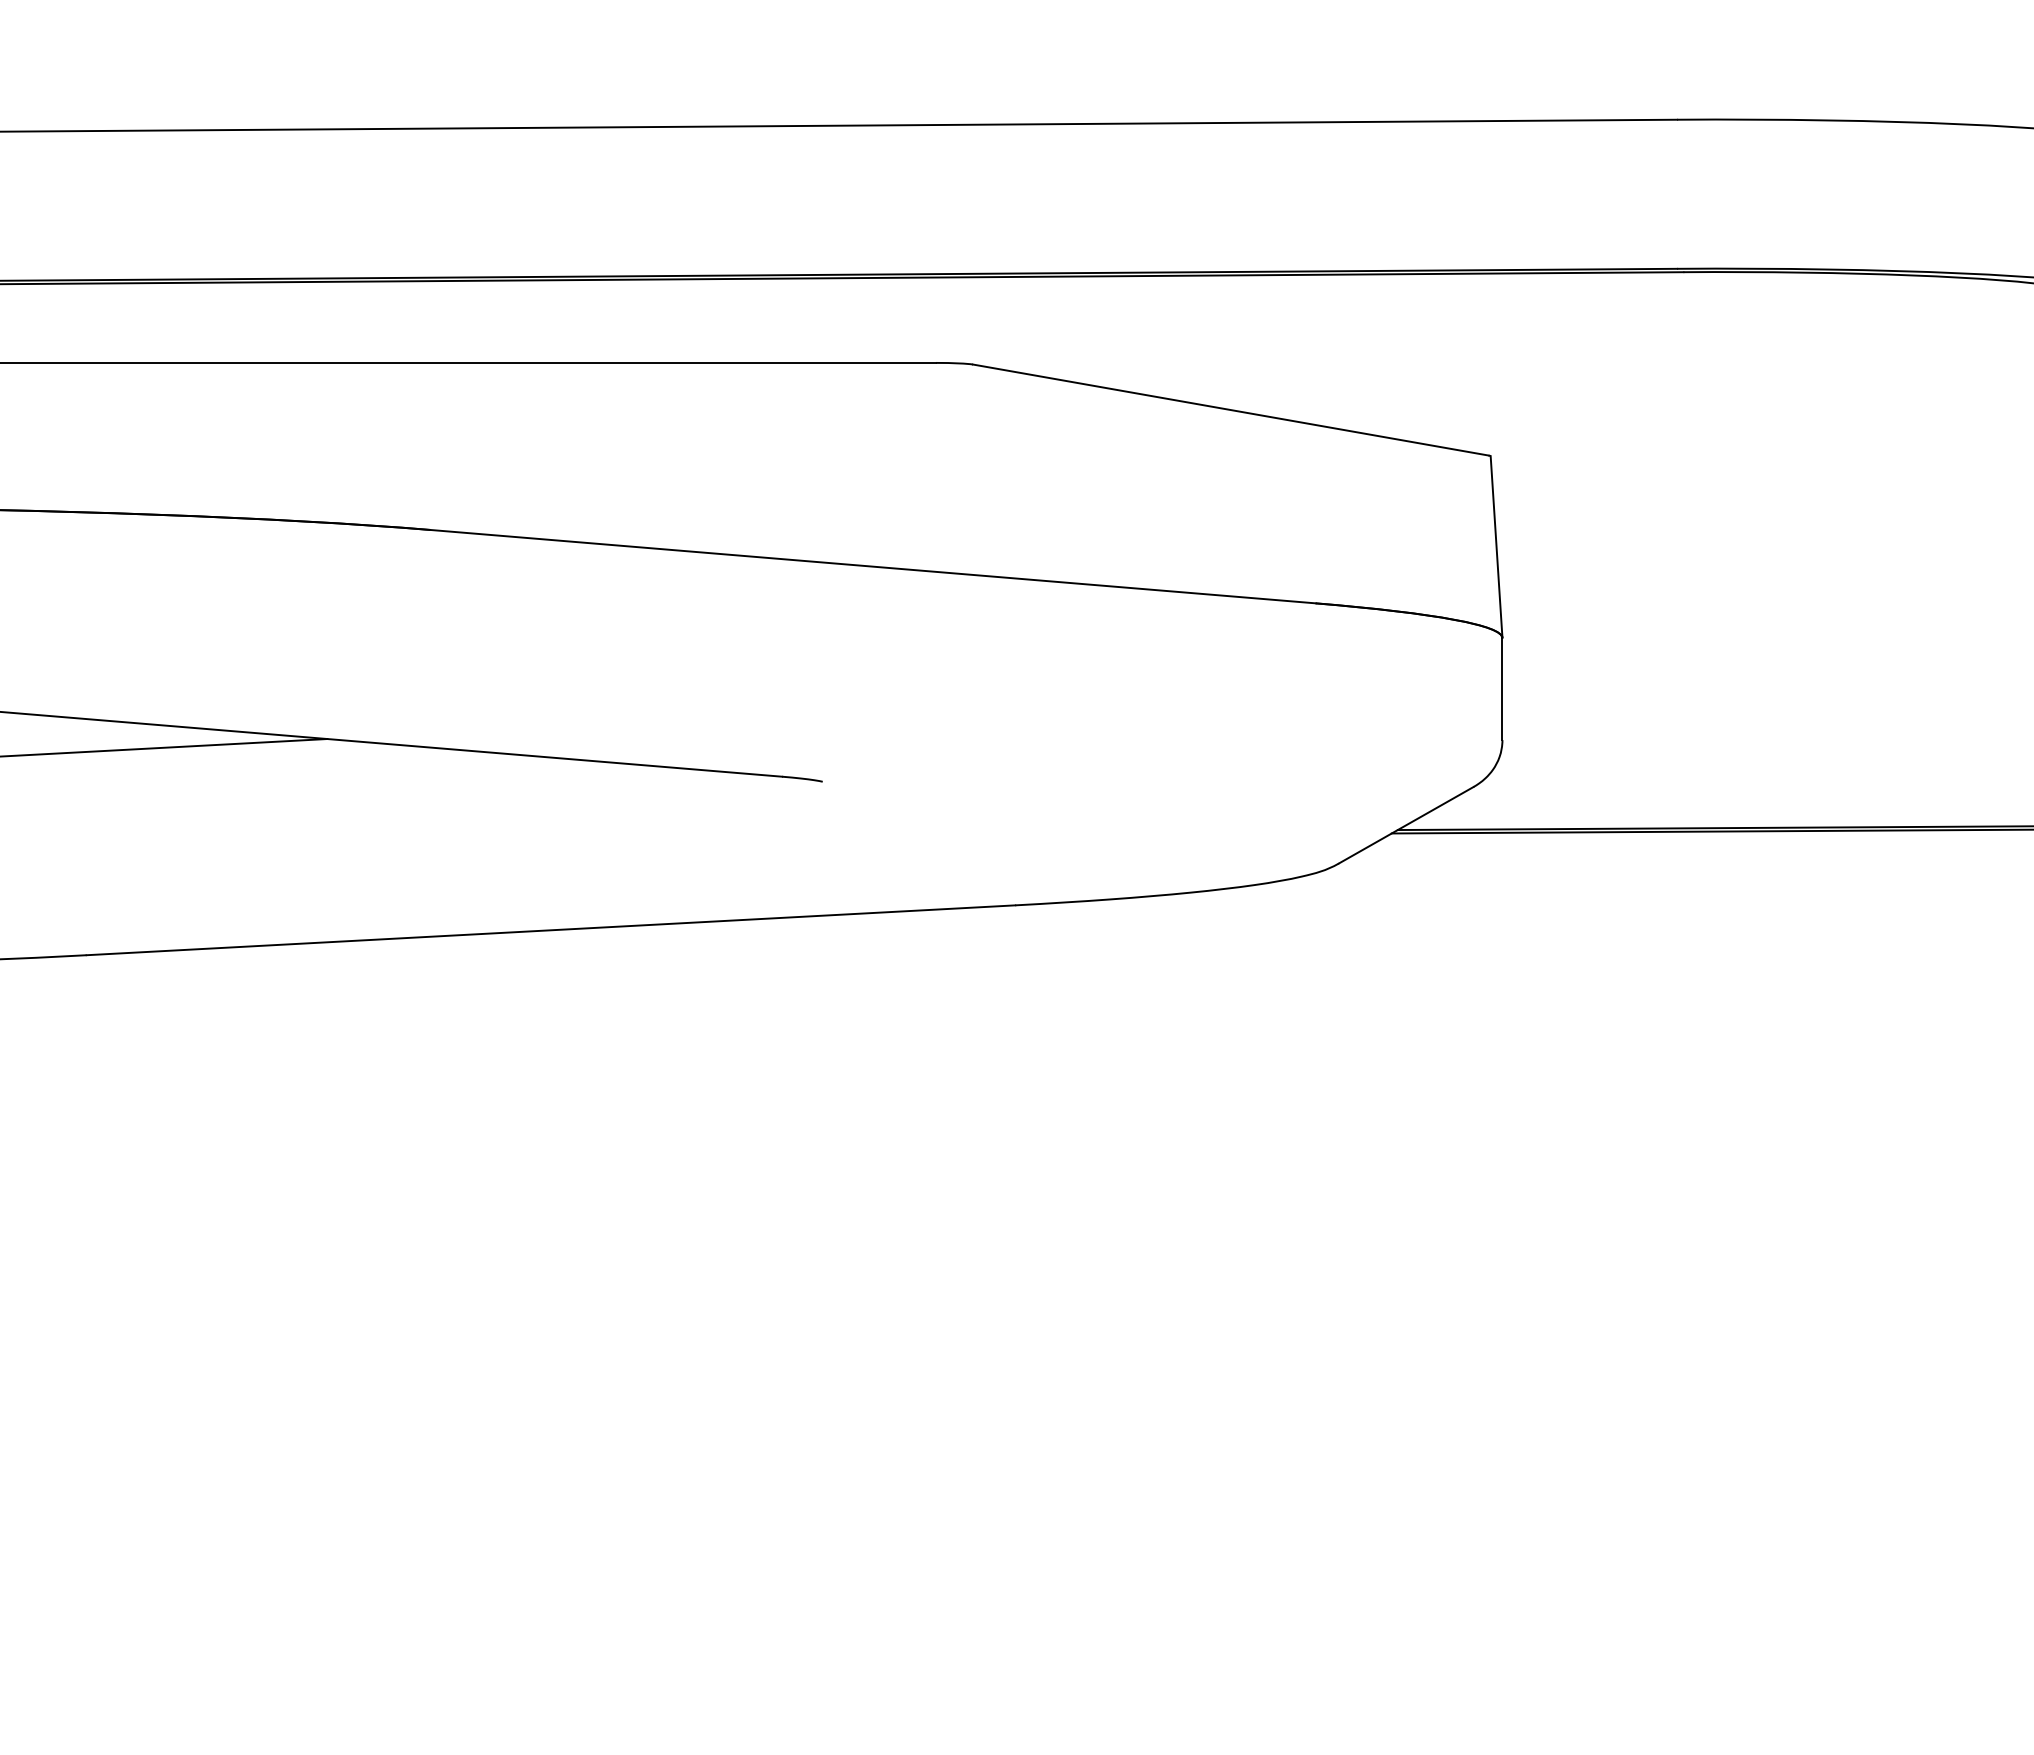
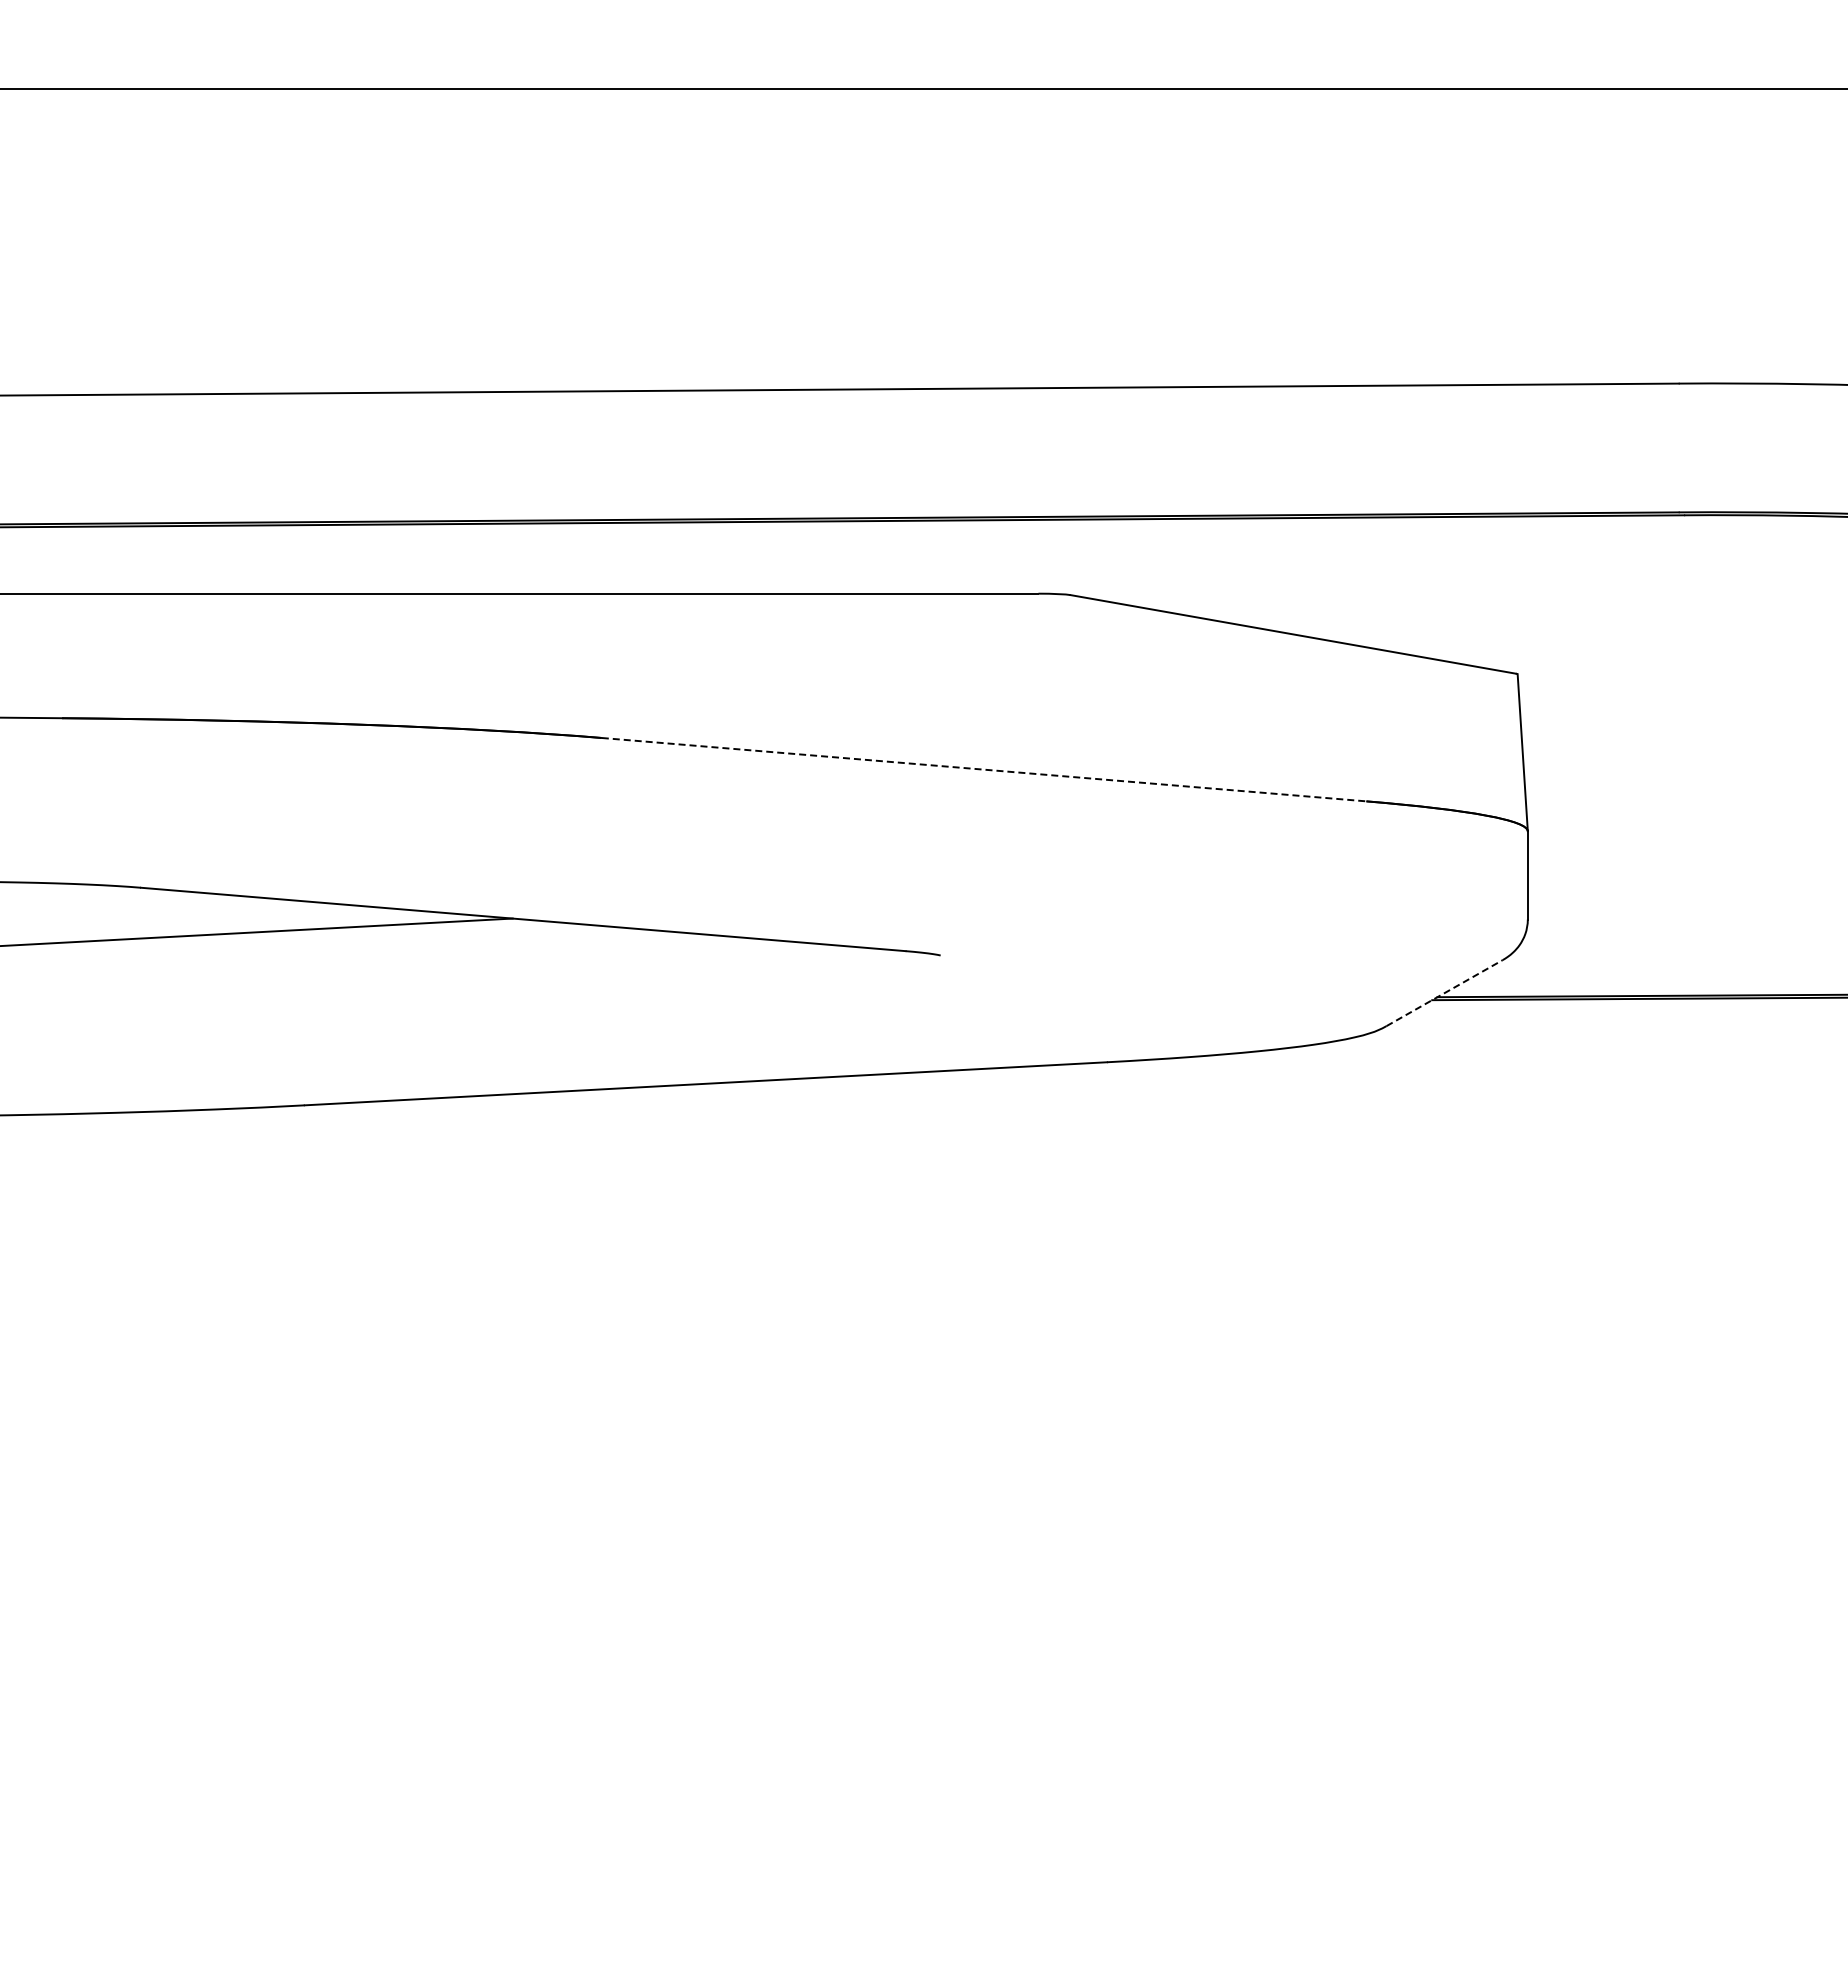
line: (873, 566) -> (984, 769), solid -> dashed
line: (1405, 825) -> (1444, 993), solid -> dashed

